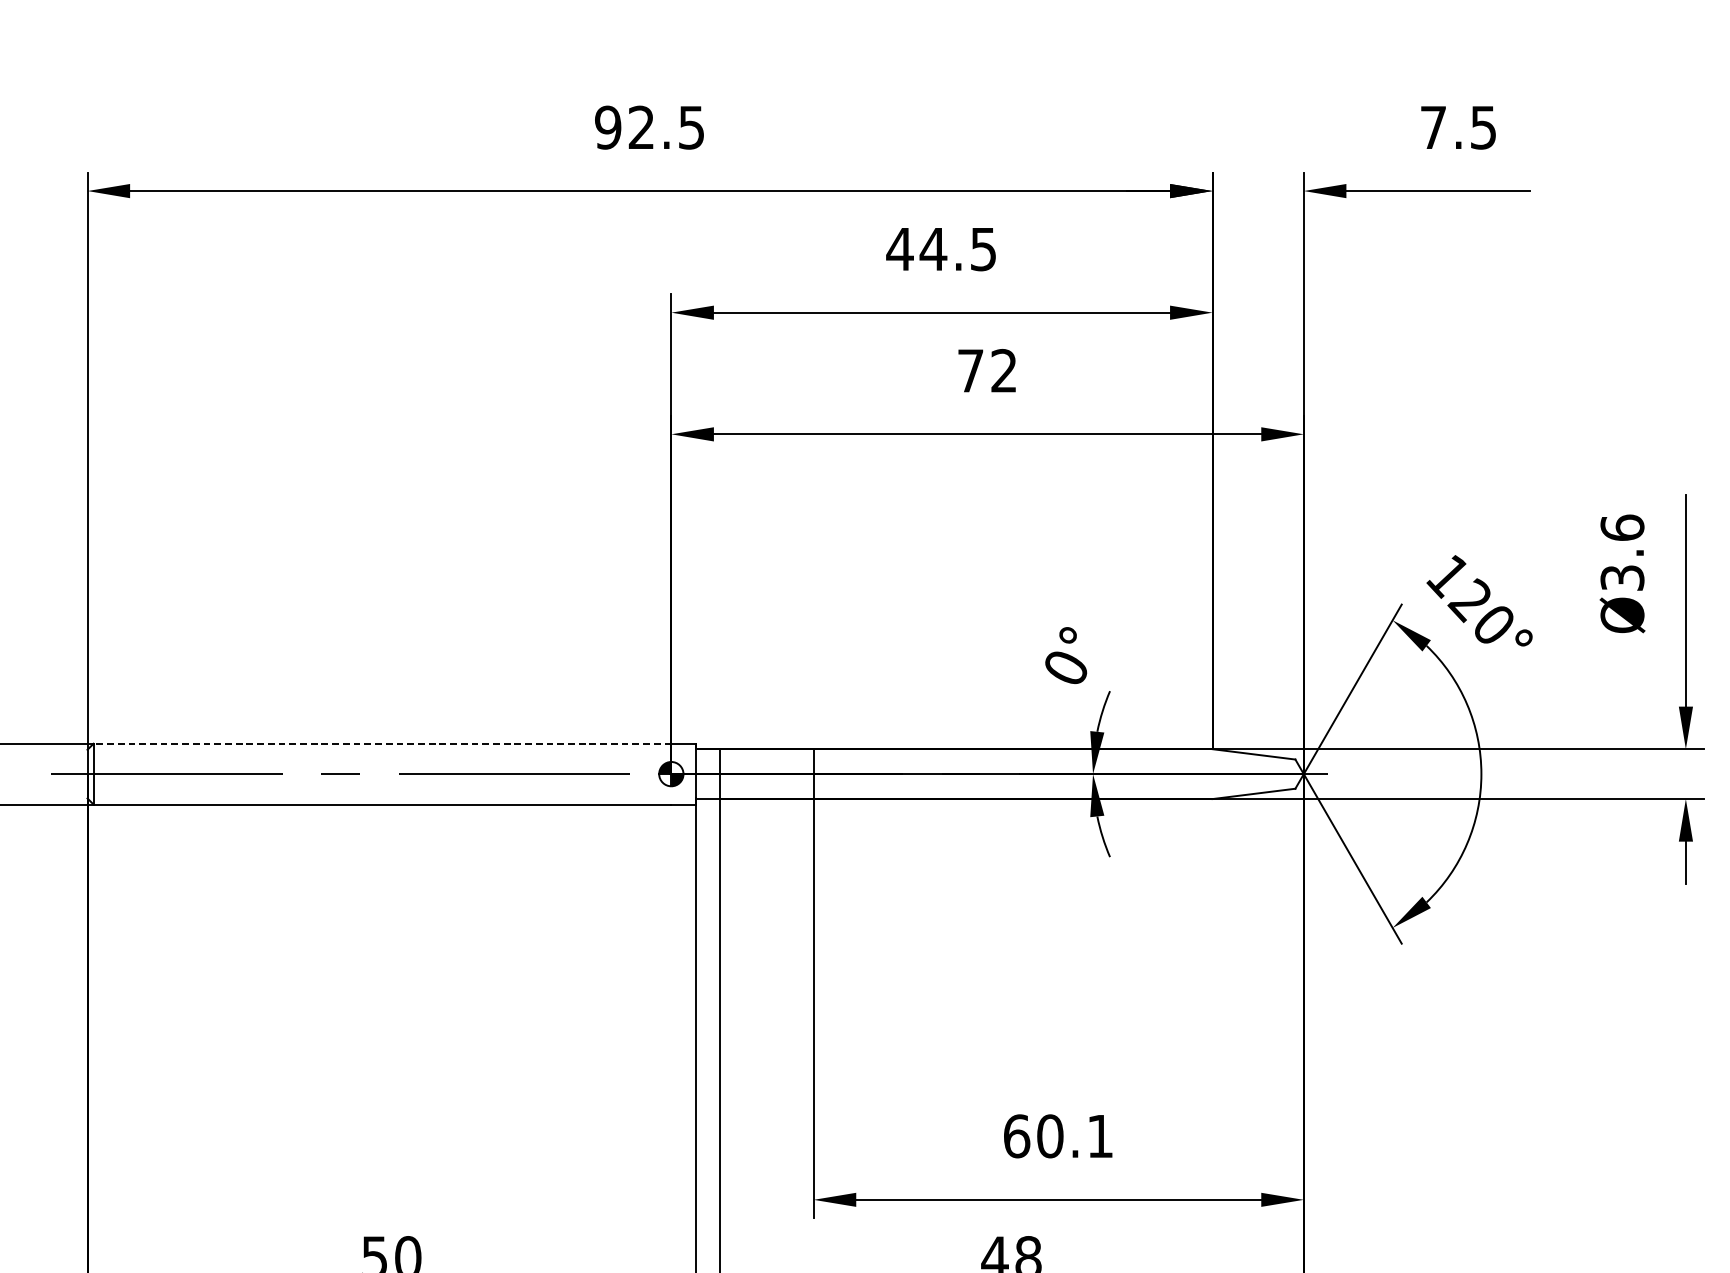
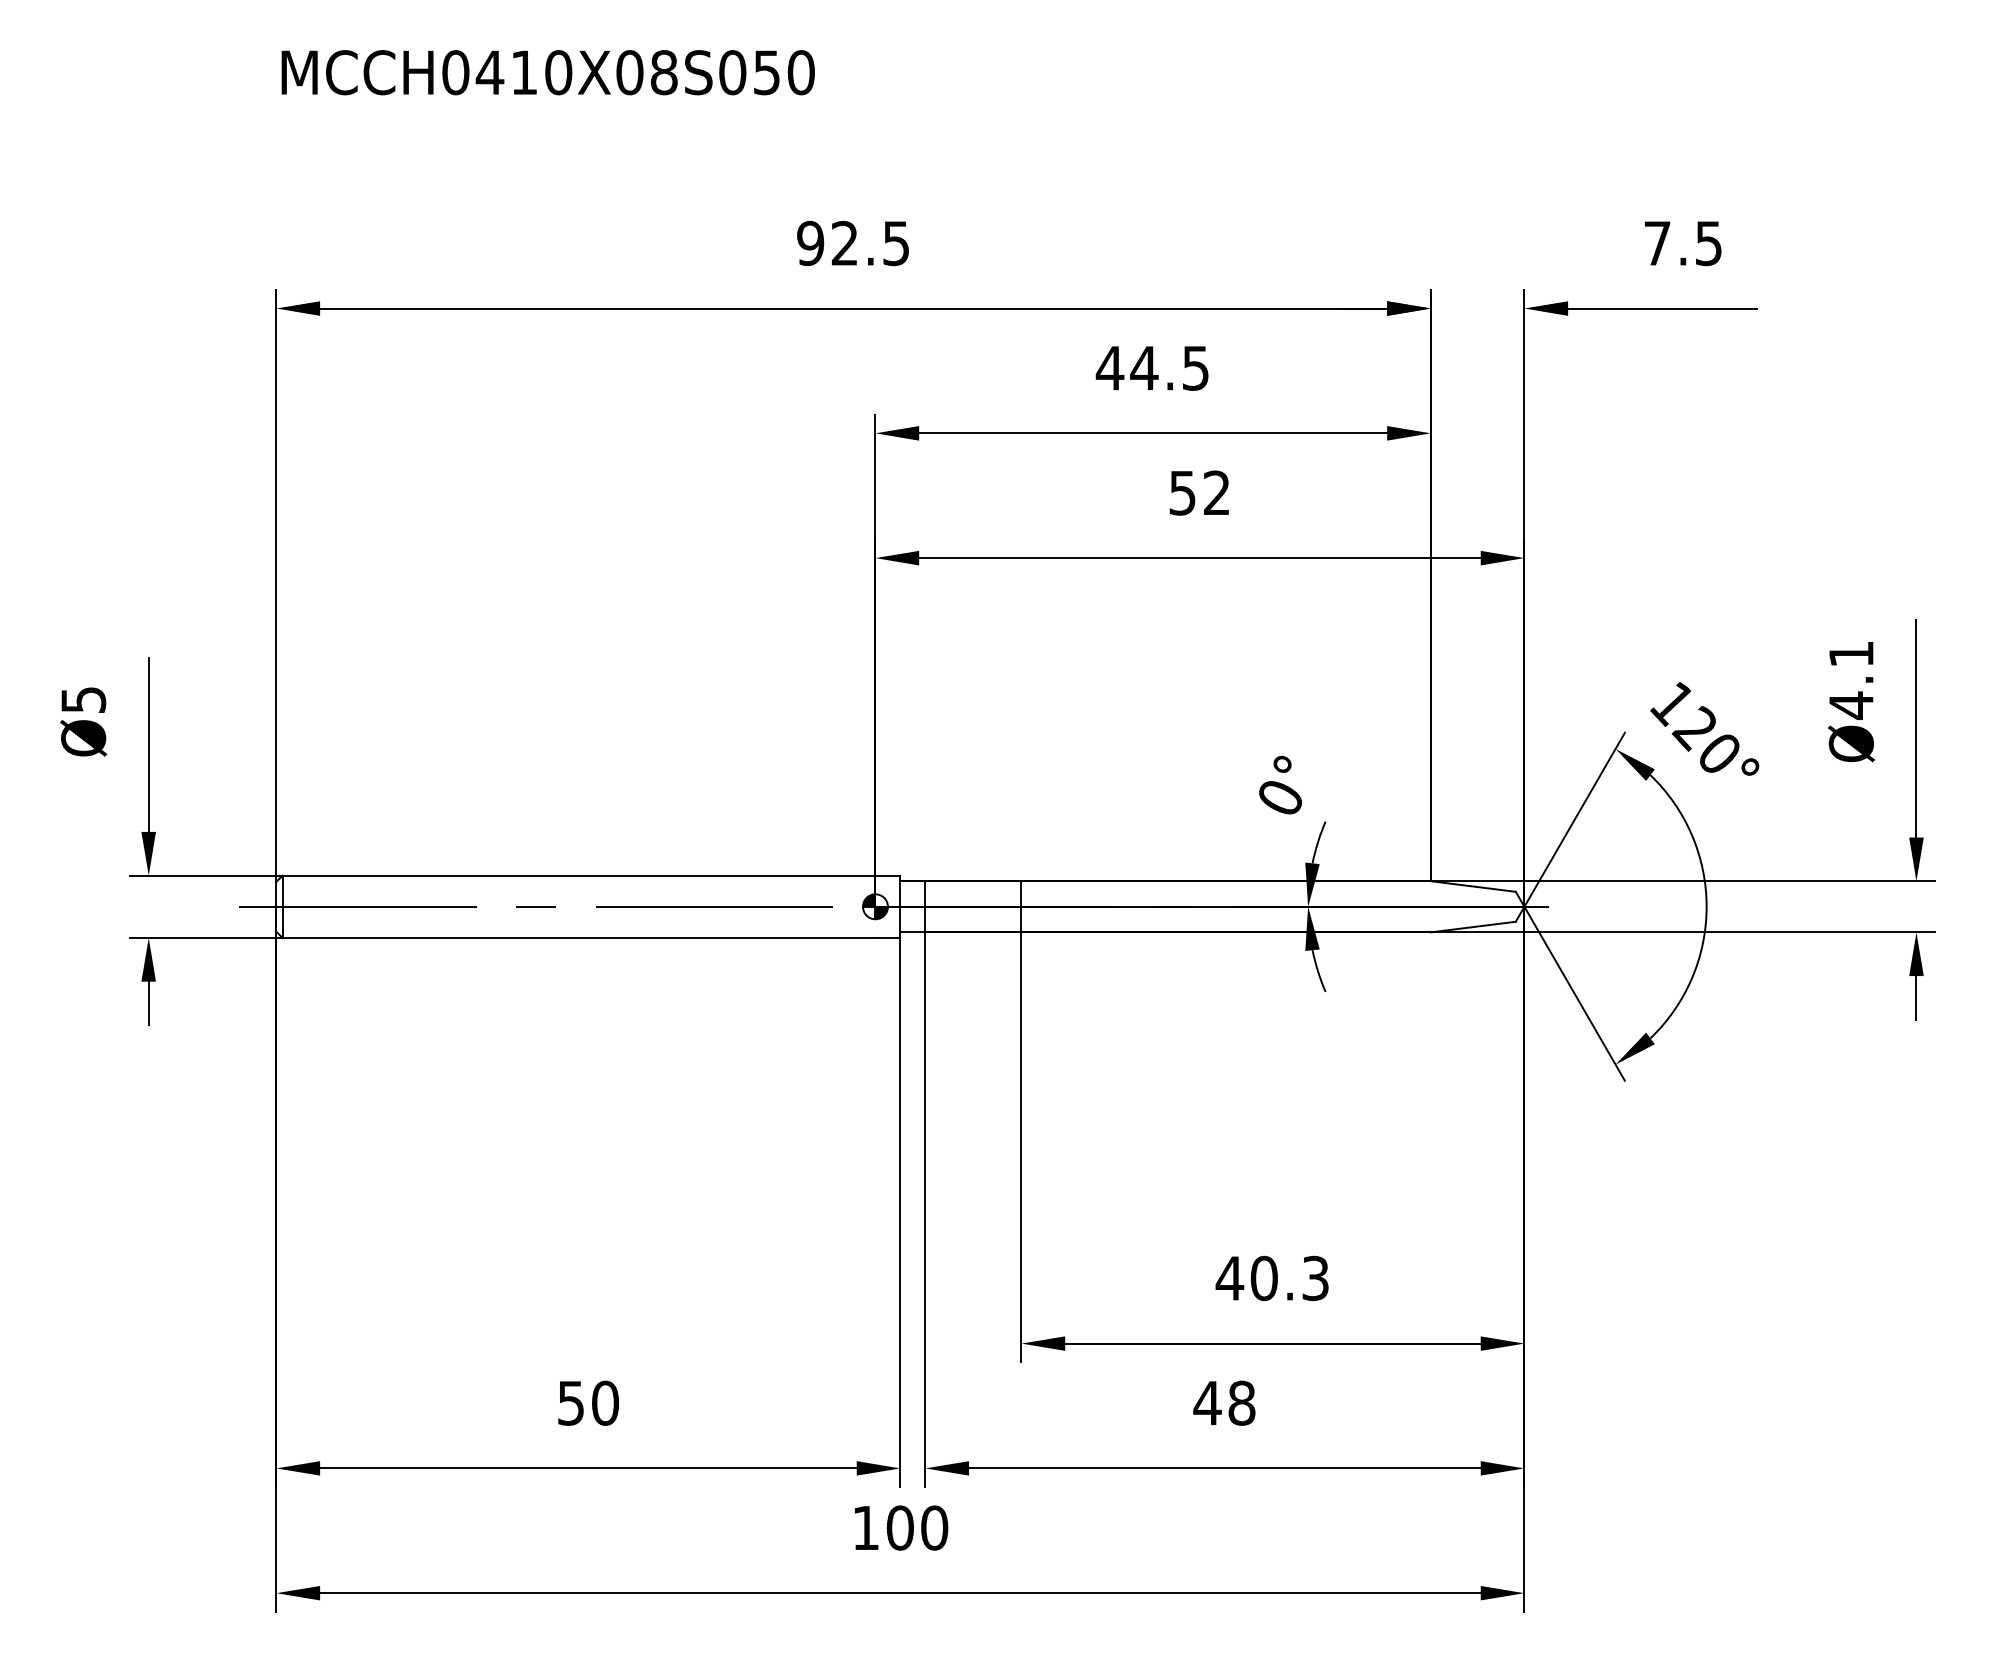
text: (970, 371) -> (1182, 493), 72 -> 52
text: (1621, 552) -> (1850, 679), Ø3.6 -> Ø4.1
line: (381, 743) -> (578, 875), dashed -> solid
text: (1057, 1136) -> (1271, 1278), 60.1 -> 40.3

